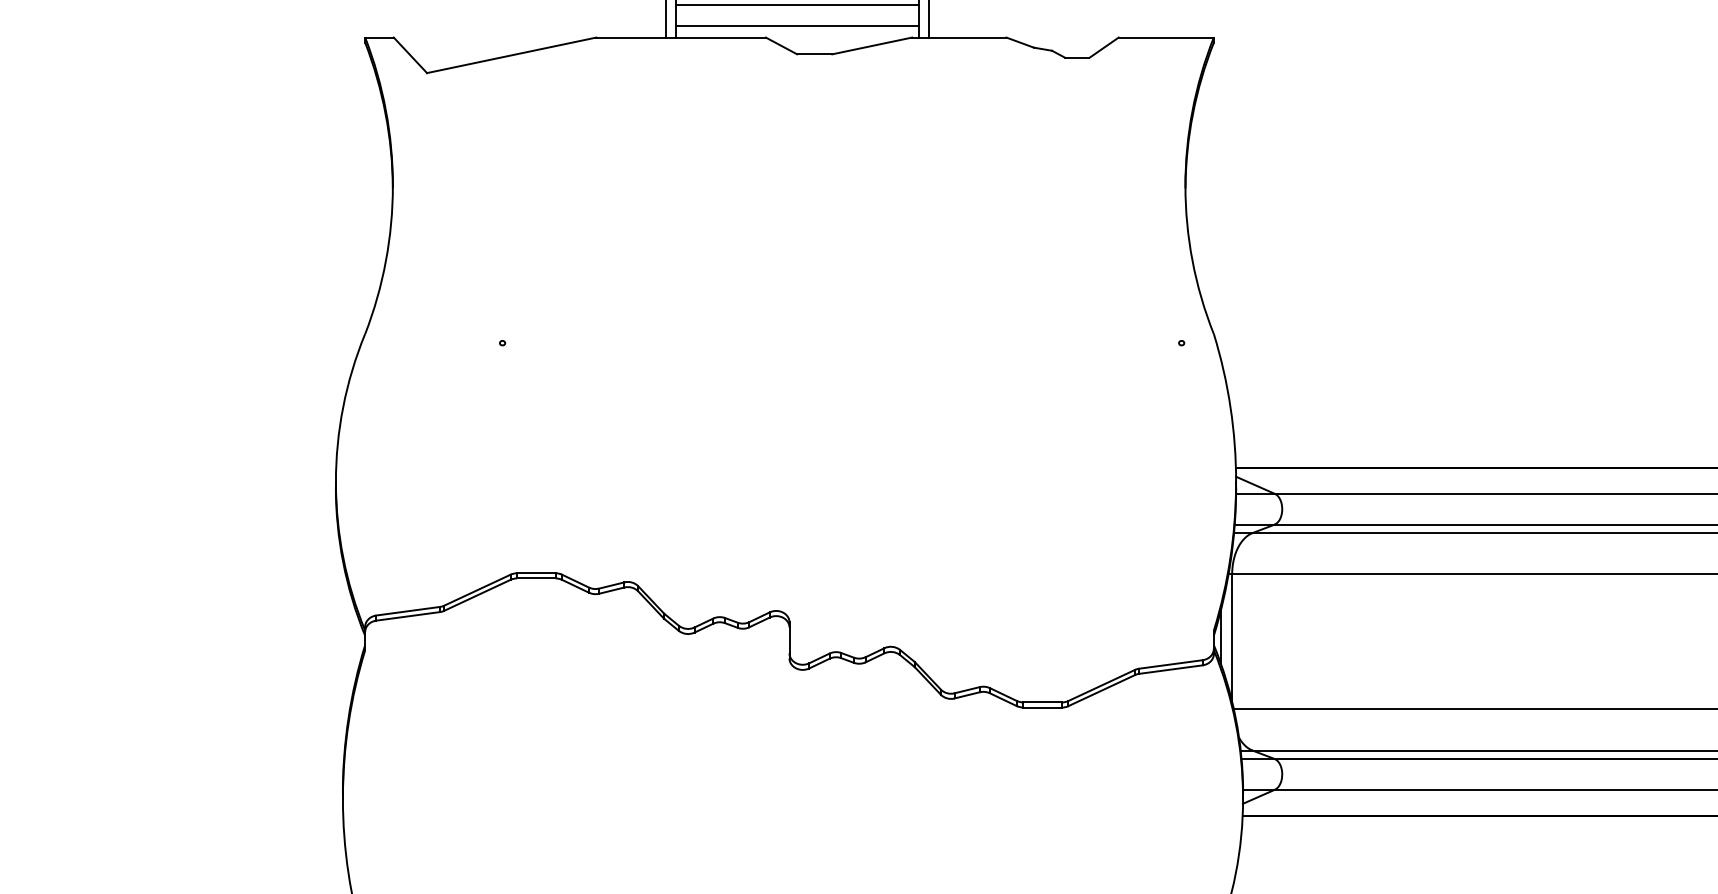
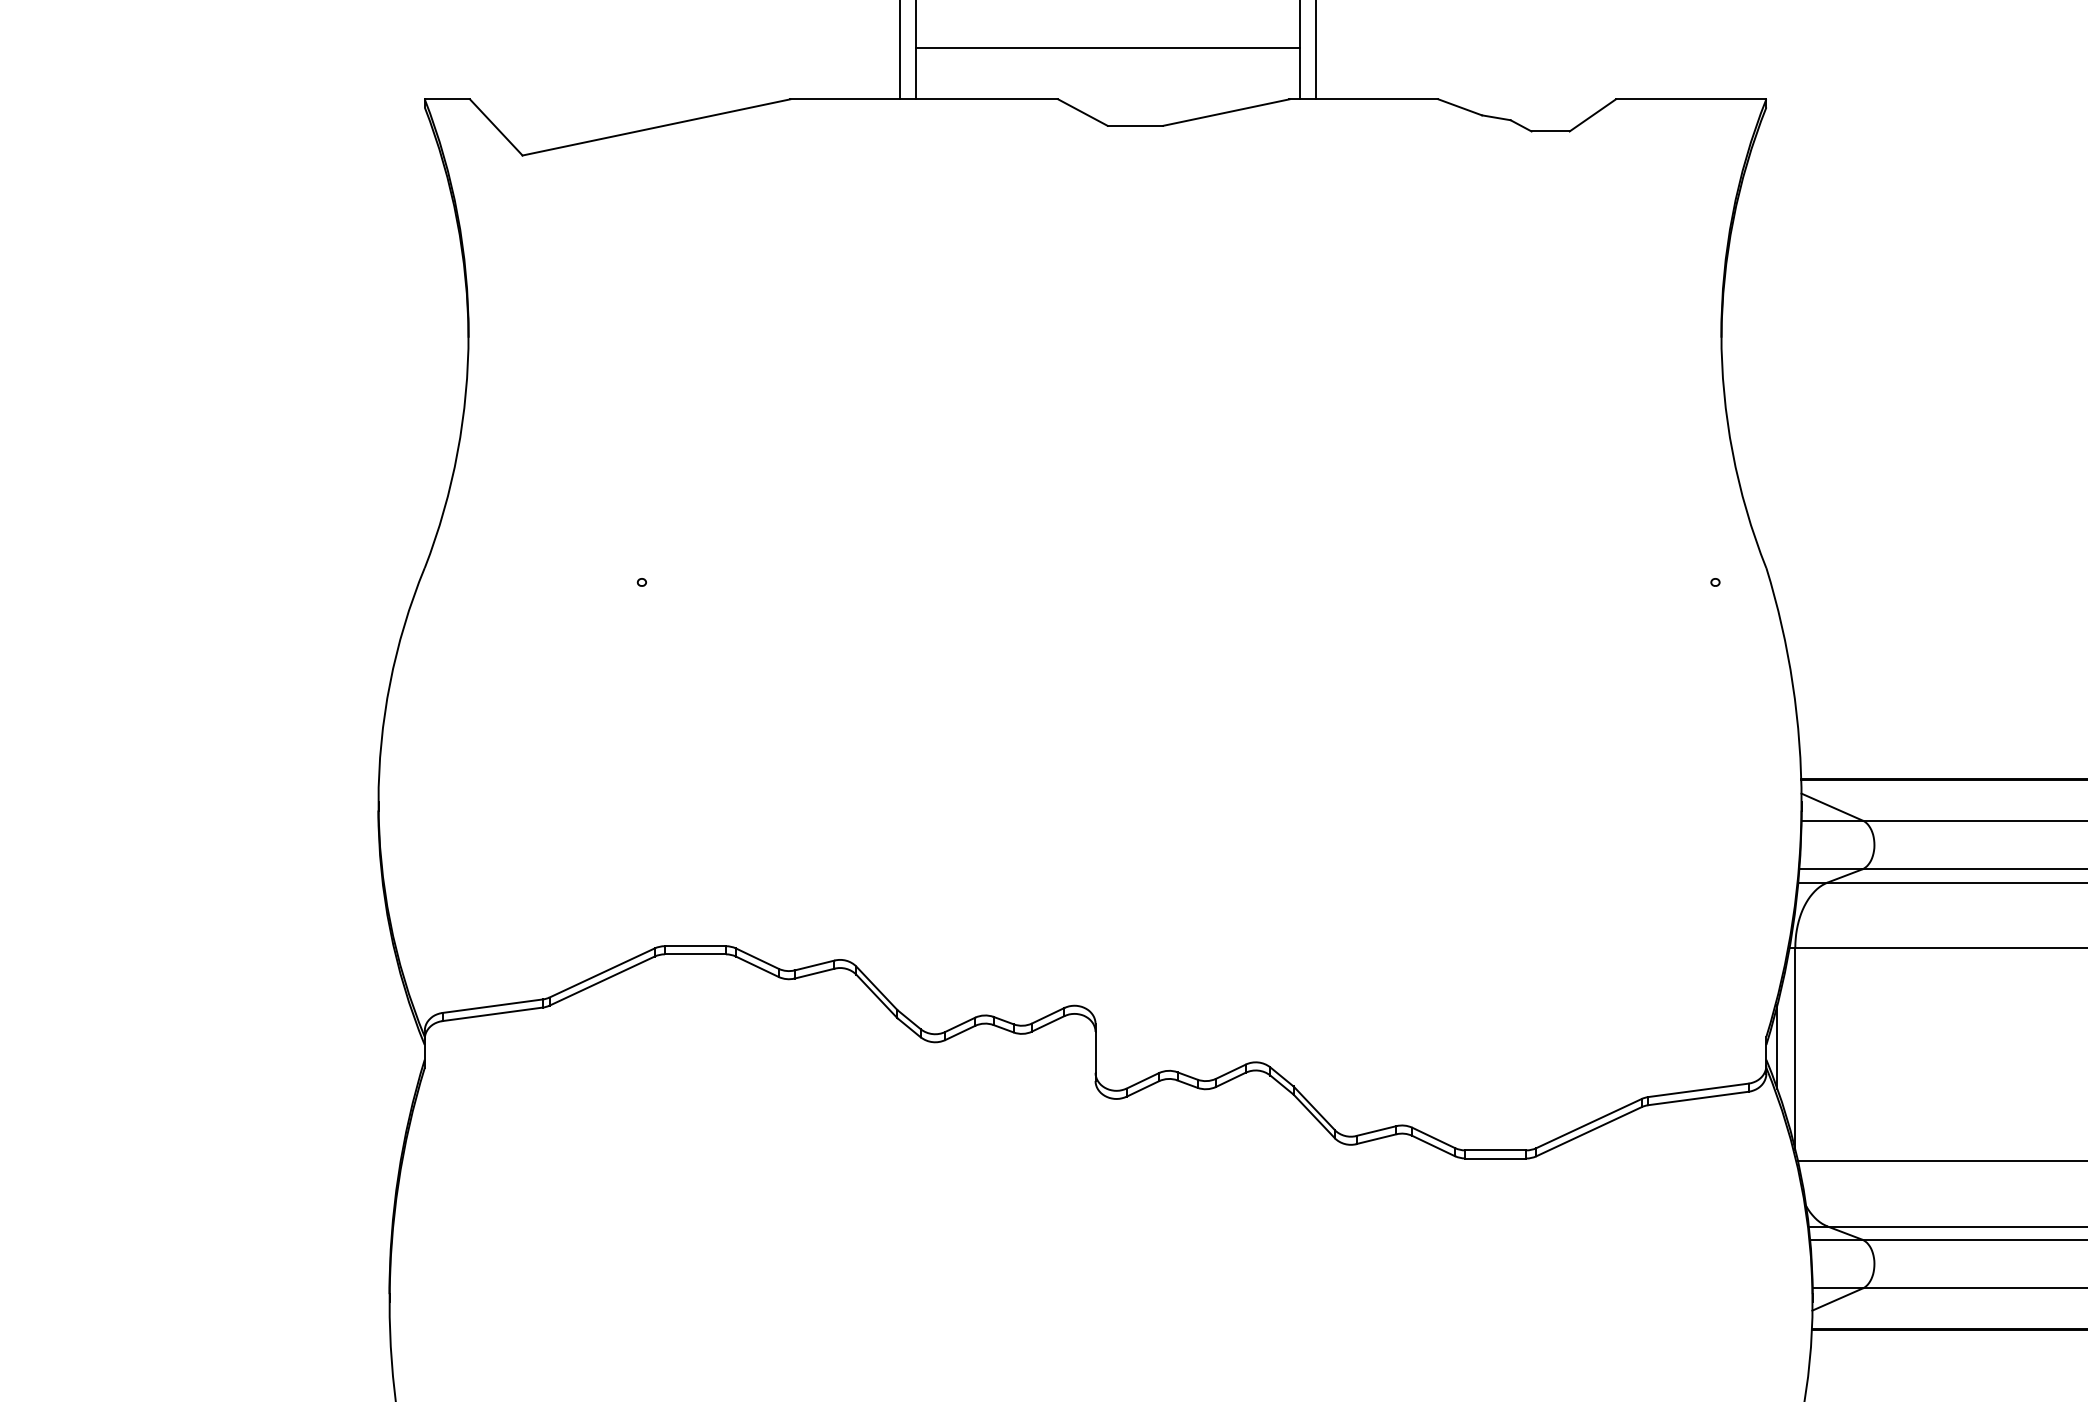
line: (797, 26) -> (1108, 81), removed

